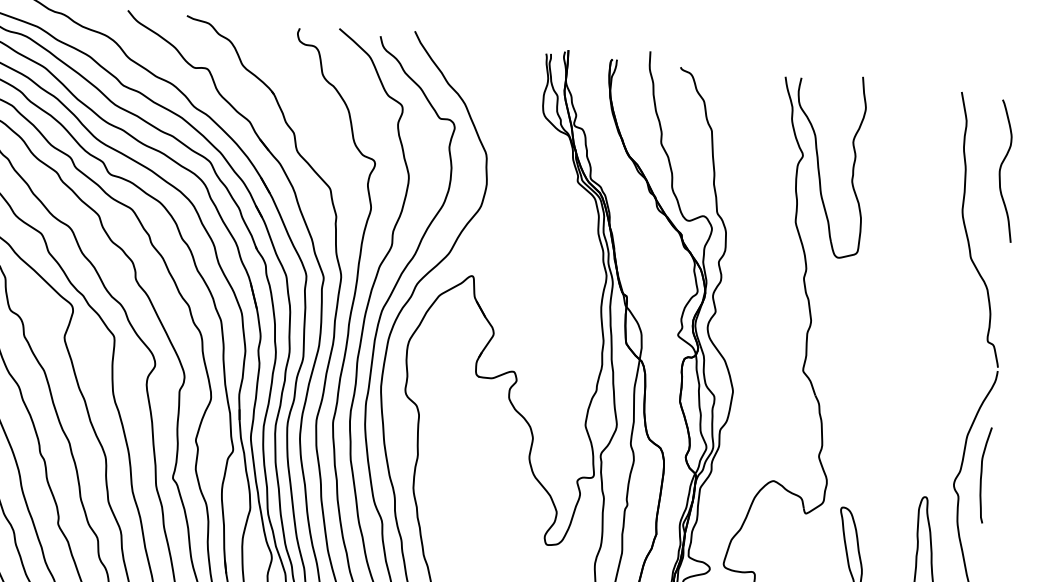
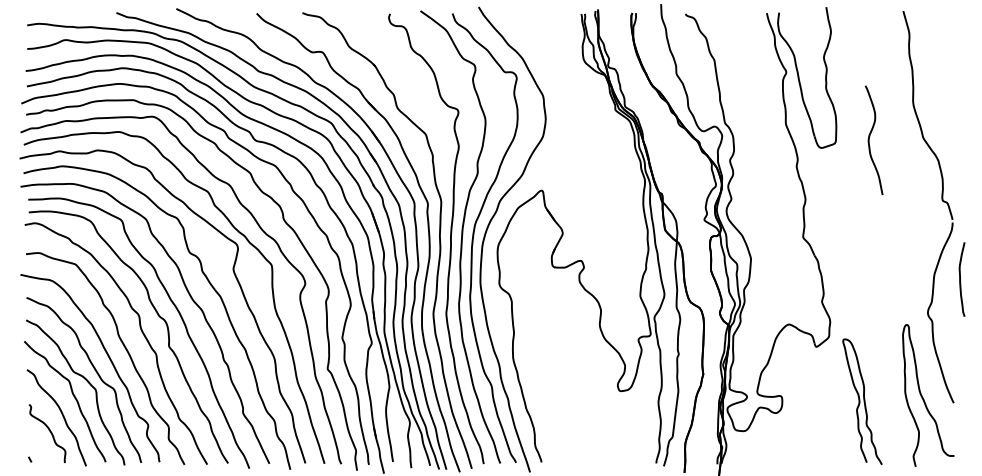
curve: (1000, 170) -> (869, 140), moved
curve: (981, 474) -> (960, 279), moved

